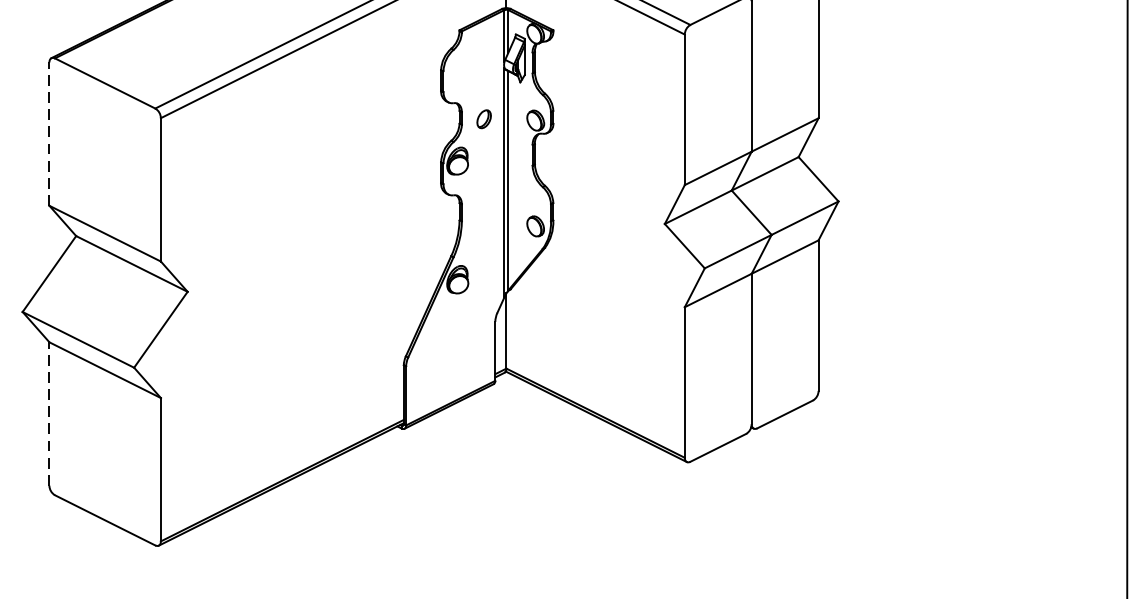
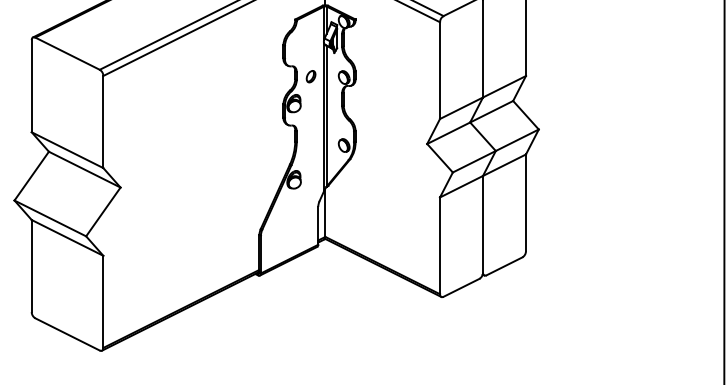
line: (49, 132) -> (31, 85), dashed -> solid
line: (49, 413) -> (31, 265), dashed -> solid

